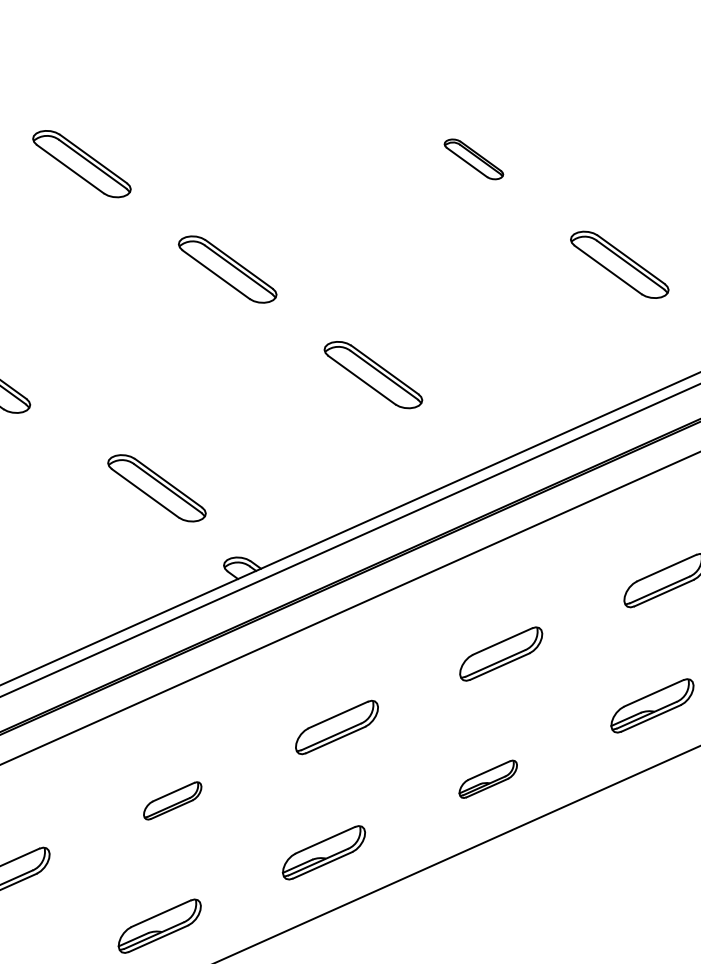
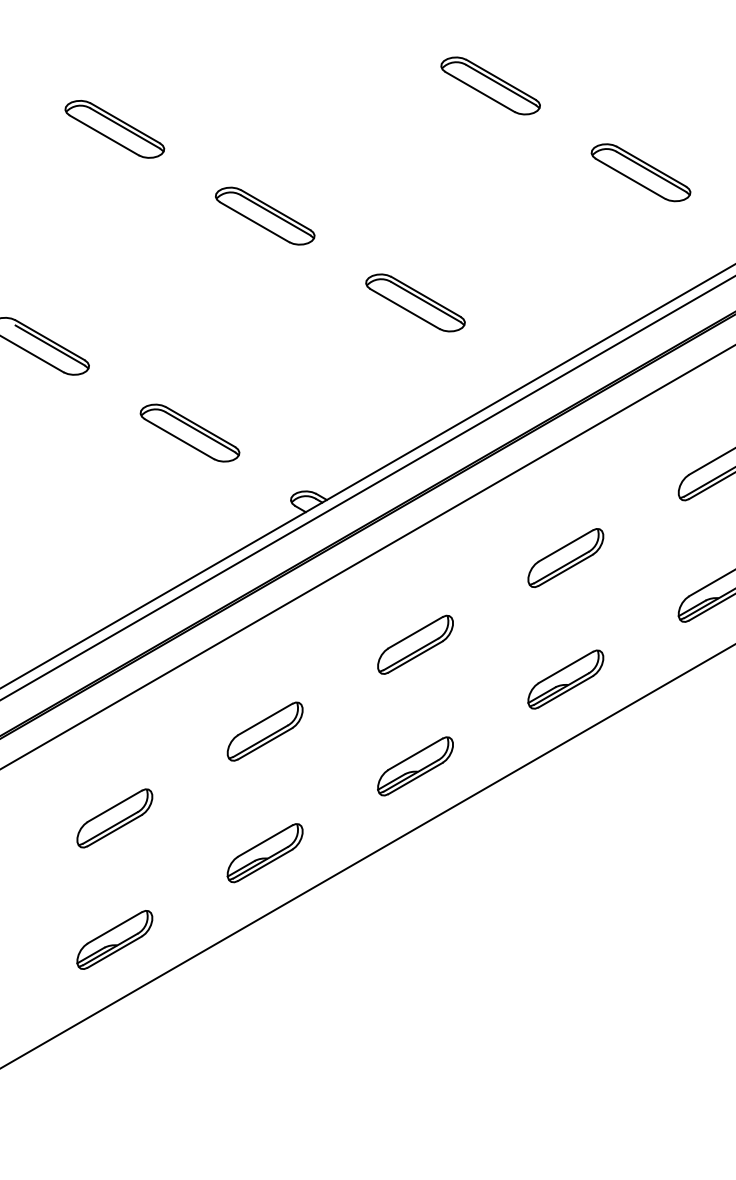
part: (473, 158) -> (490, 85), size x1.67
part: (156, 487) -> (189, 432), moved
part: (487, 779) -> (565, 679), size x1.43
part: (172, 800) -> (264, 731), size x1.43

